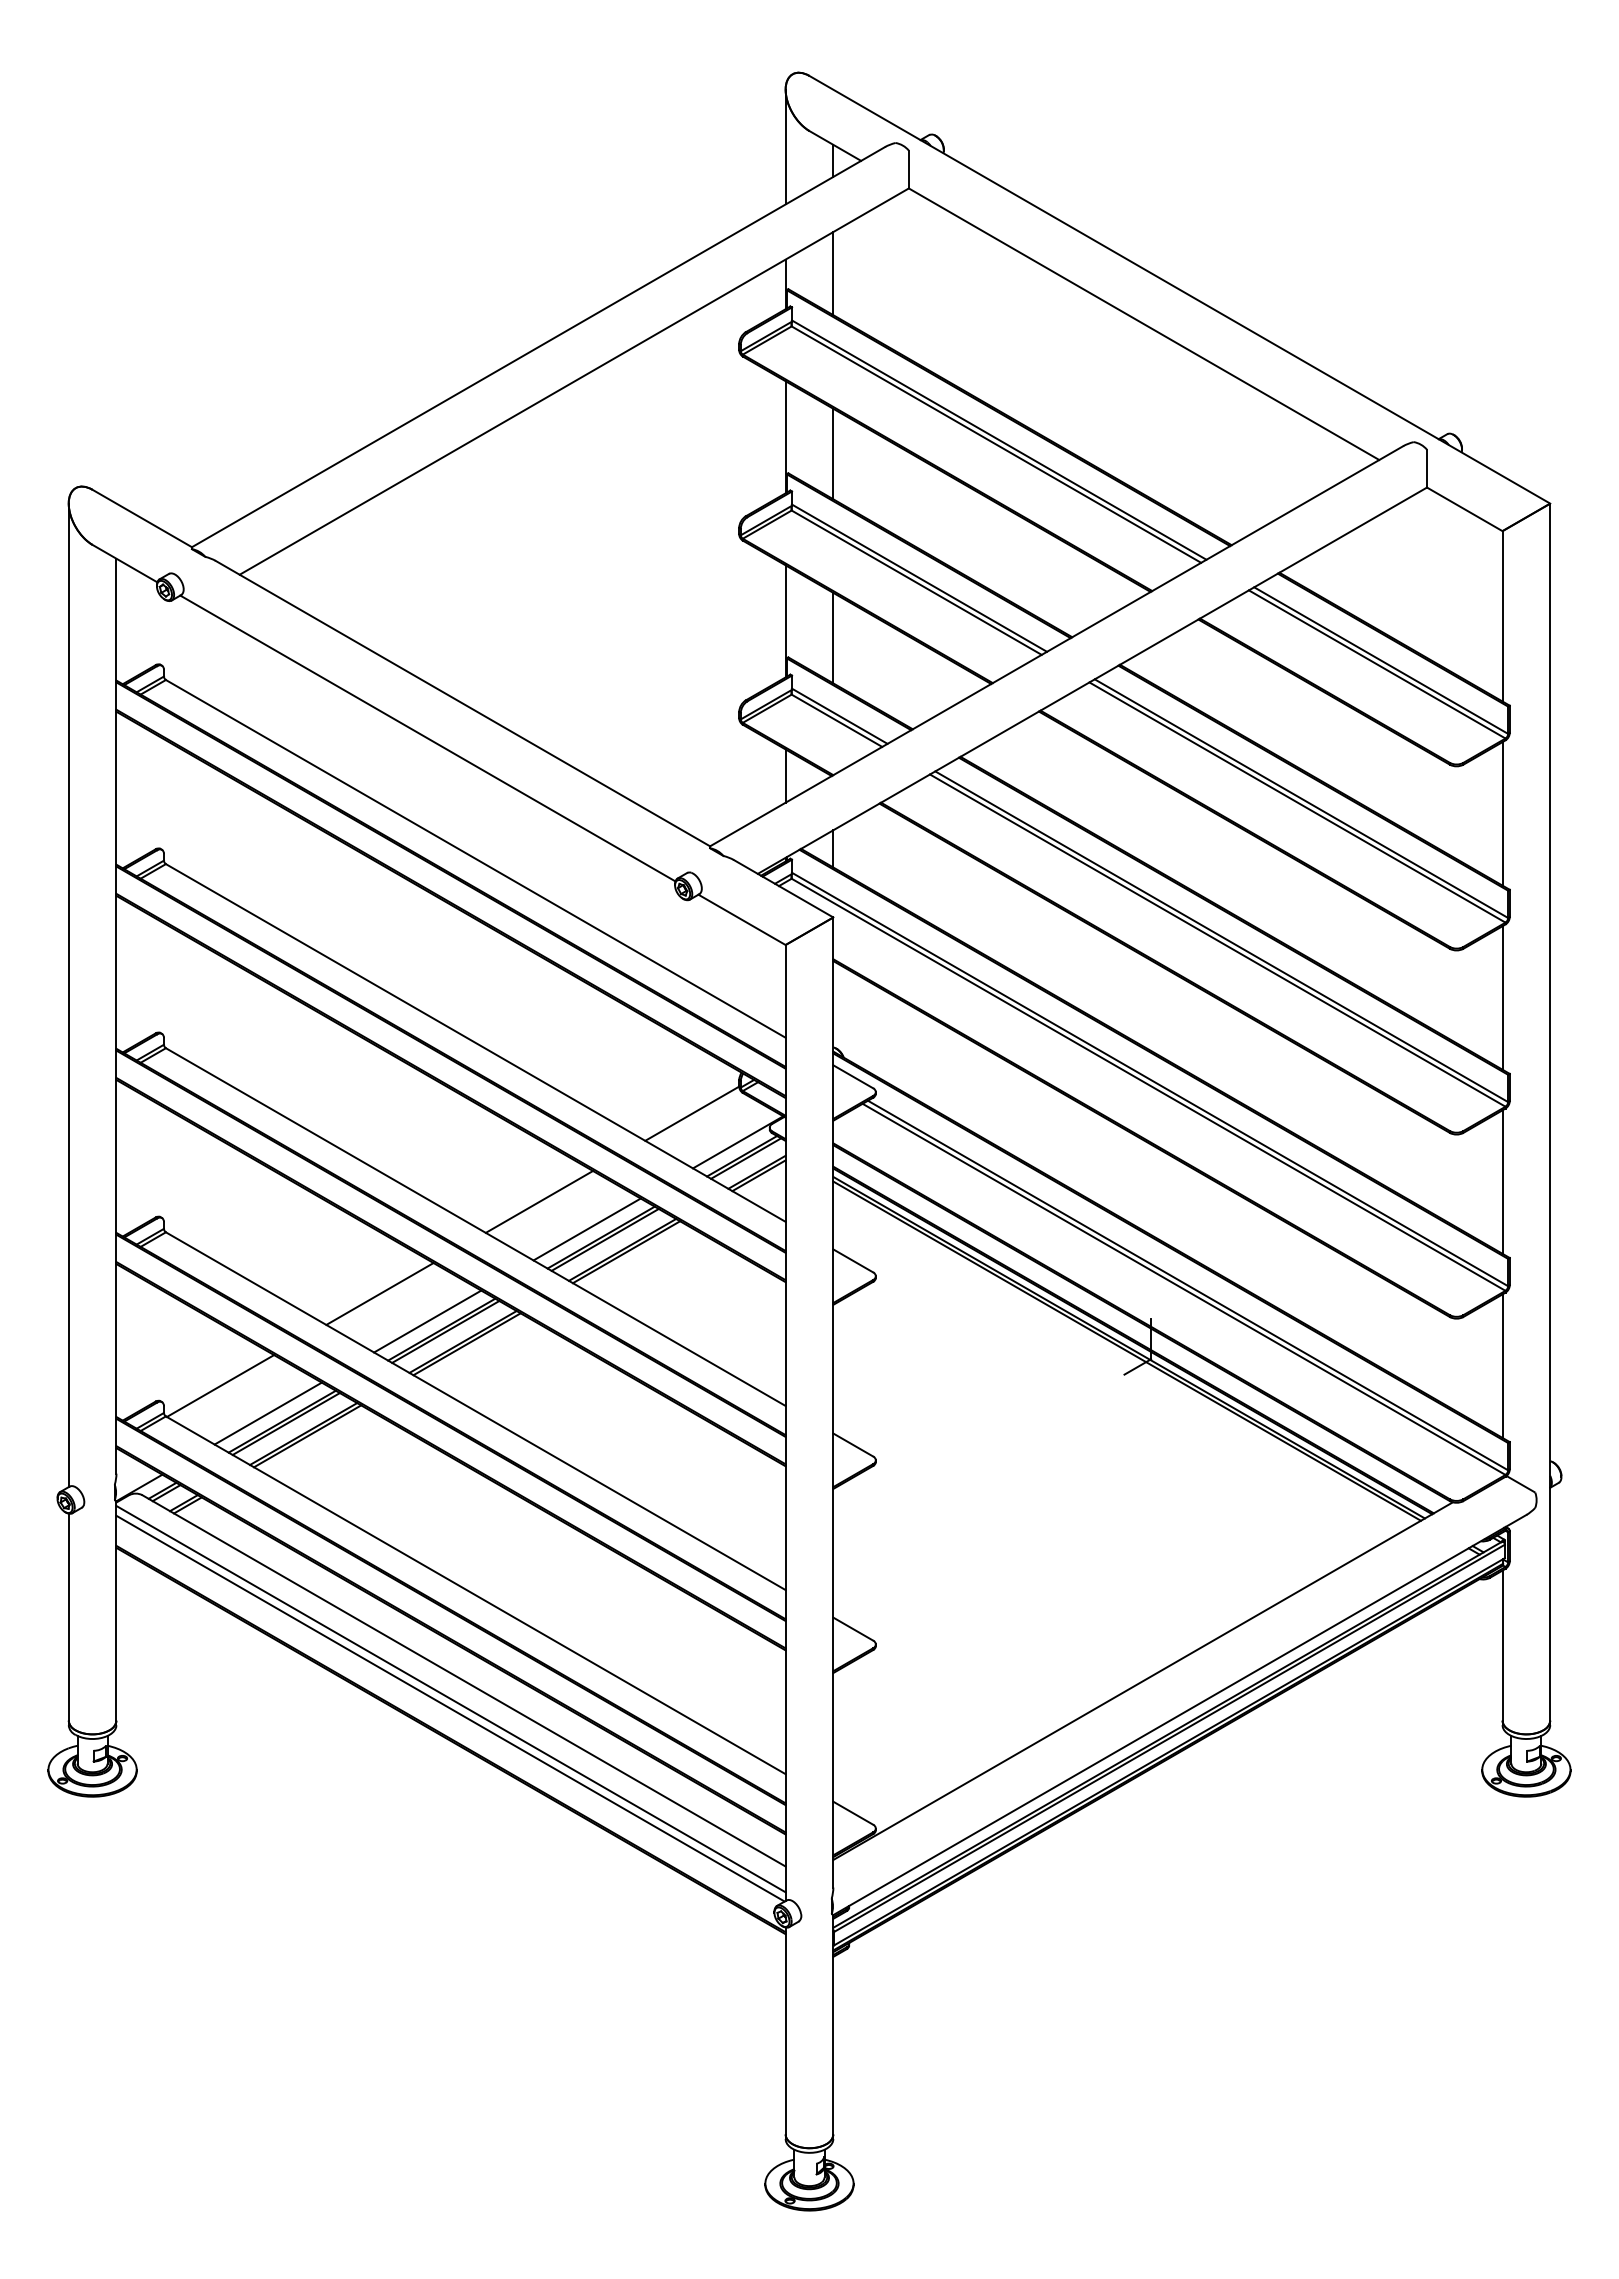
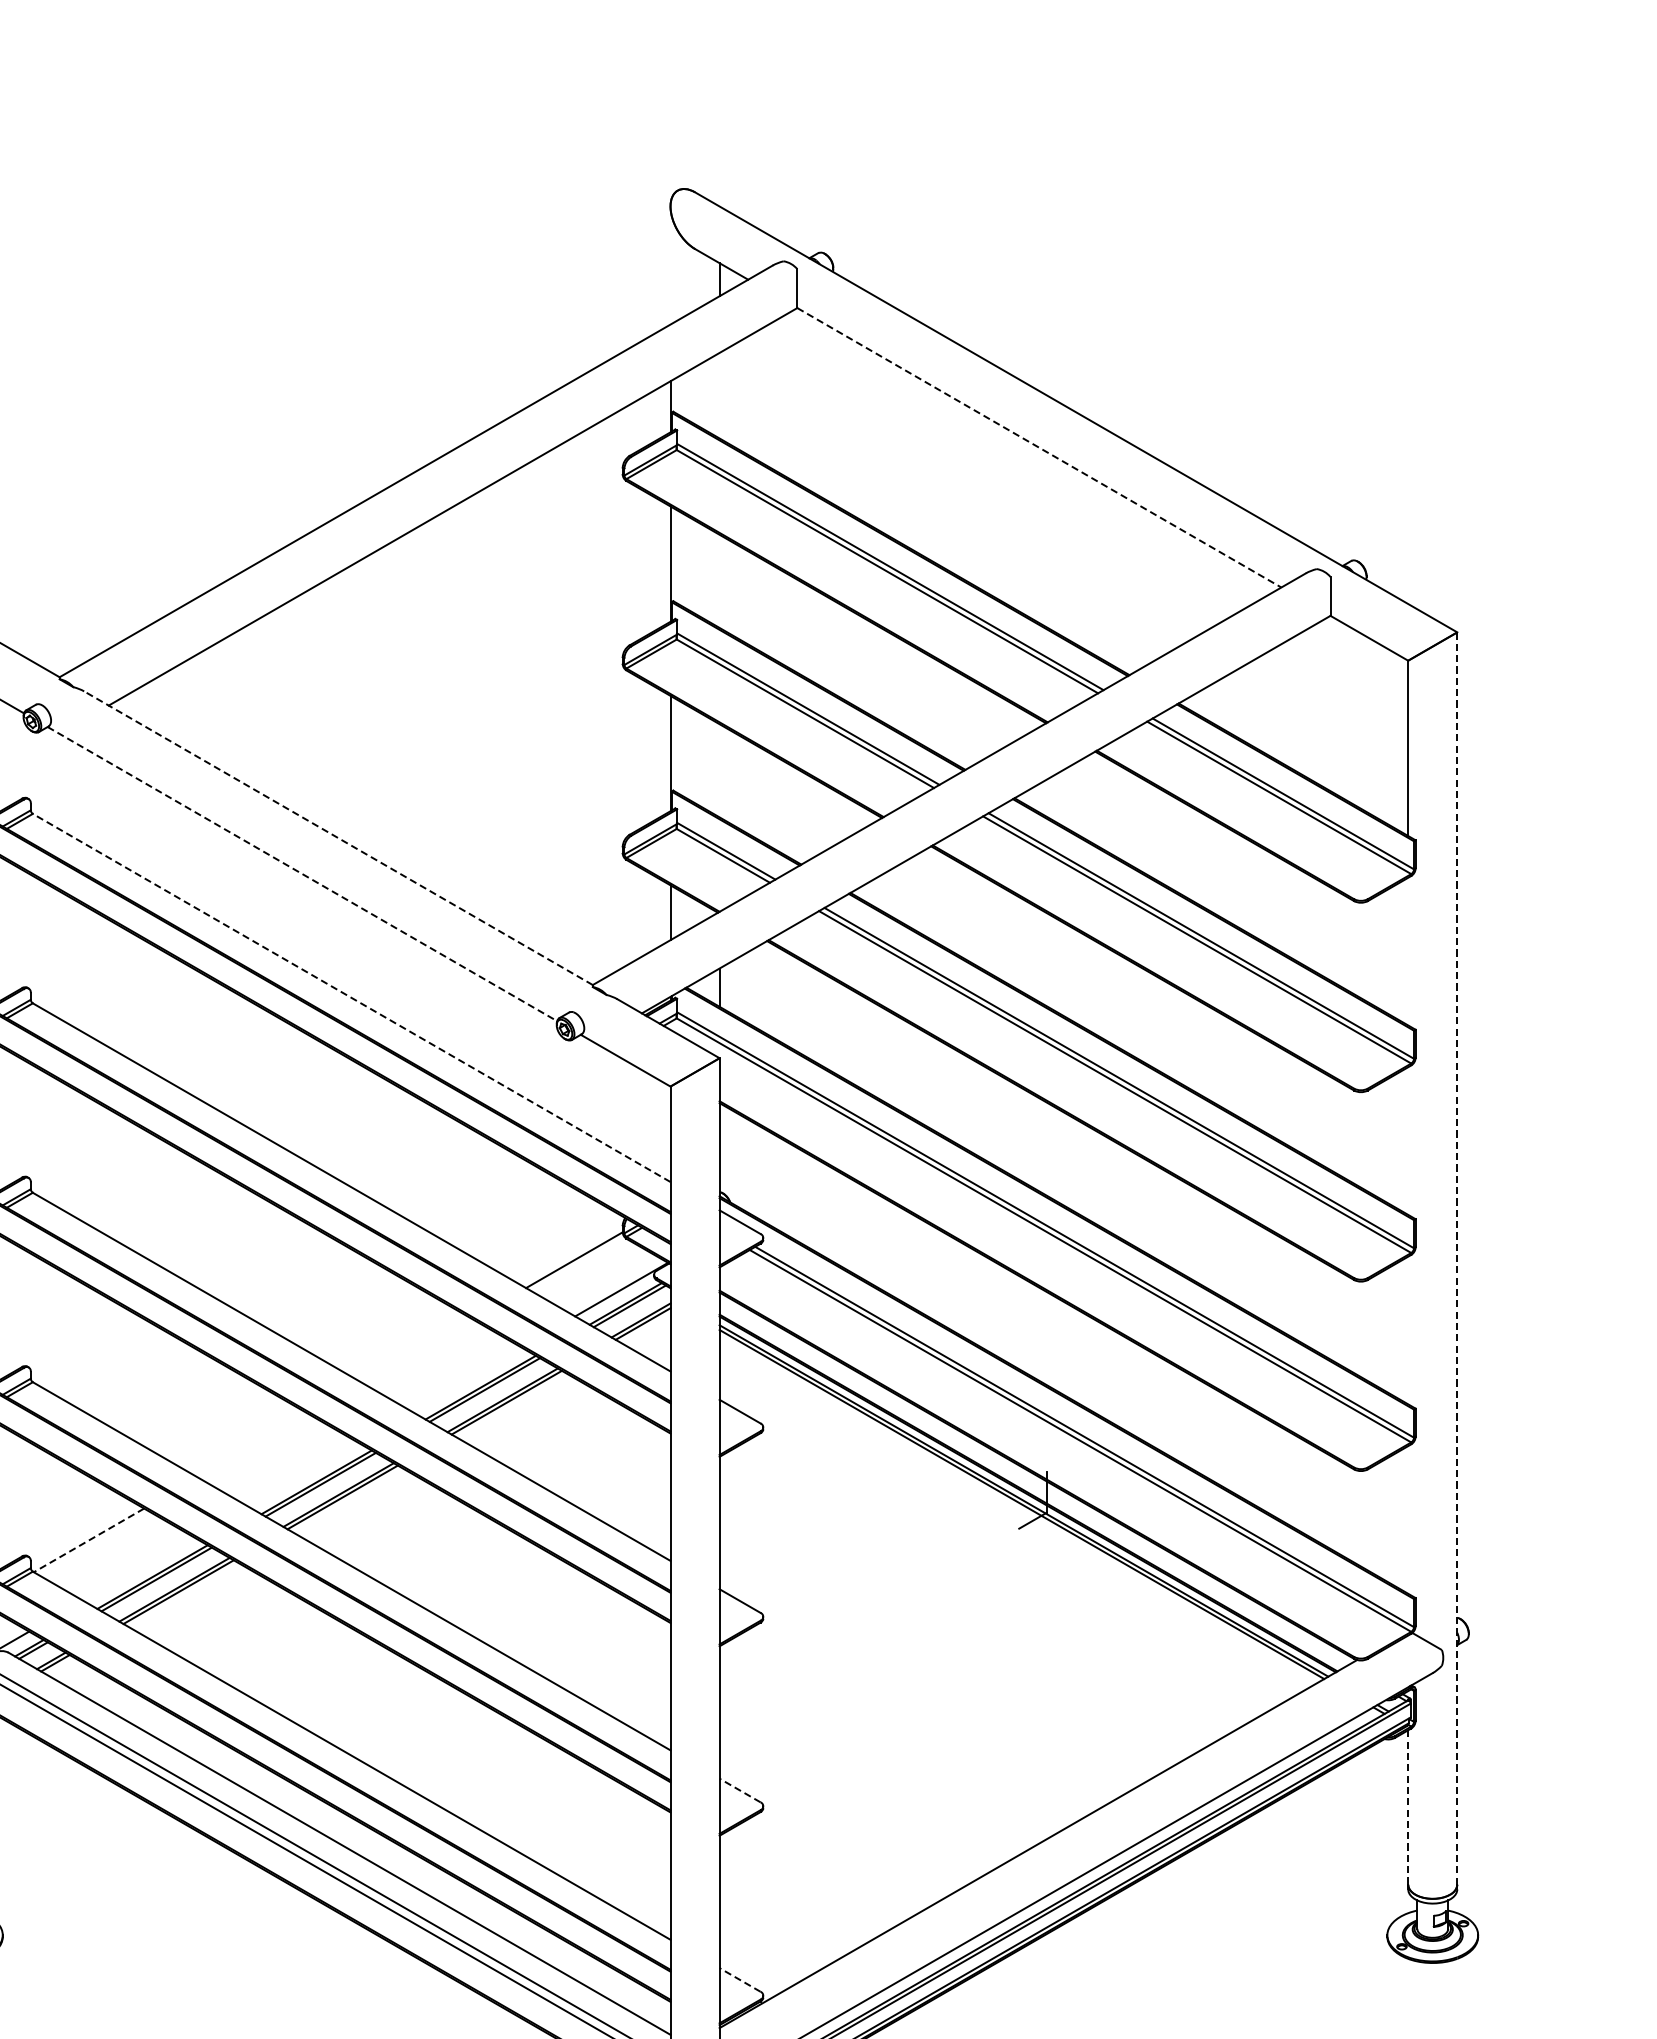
line: (785, 146) -> (670, 264), removed
line: (833, 273) -> (719, 395), removed
line: (1144, 324) -> (1039, 448), solid -> dashed
line: (833, 453) -> (719, 580), removed
line: (833, 637) -> (719, 770), removed
line: (462, 703) -> (338, 838), solid -> dashed
line: (427, 738) -> (302, 874), solid -> dashed
line: (1502, 813) -> (1408, 951), removed
line: (475, 858) -> (351, 997), solid -> dashed
line: (1502, 997) -> (1408, 1140), removed
line: (1550, 1112) -> (1457, 1258), solid -> dashed
line: (1502, 1181) -> (1408, 1329), removed
line: (539, 1201) -> (417, 1350), removed
line: (586, 1229) -> (465, 1379), removed
line: (379, 1293) -> (252, 1445), removed
line: (427, 1321) -> (302, 1473), removed
line: (1502, 1365) -> (1408, 1519), removed
line: (220, 1386) -> (88, 1540), solid -> dashed
line: (267, 1413) -> (137, 1568), removed
line: (853, 1629) -> (740, 1790), solid -> dashed
line: (1502, 1646) -> (1408, 1808), solid -> dashed
line: (853, 1813) -> (740, 1980), solid -> dashed

